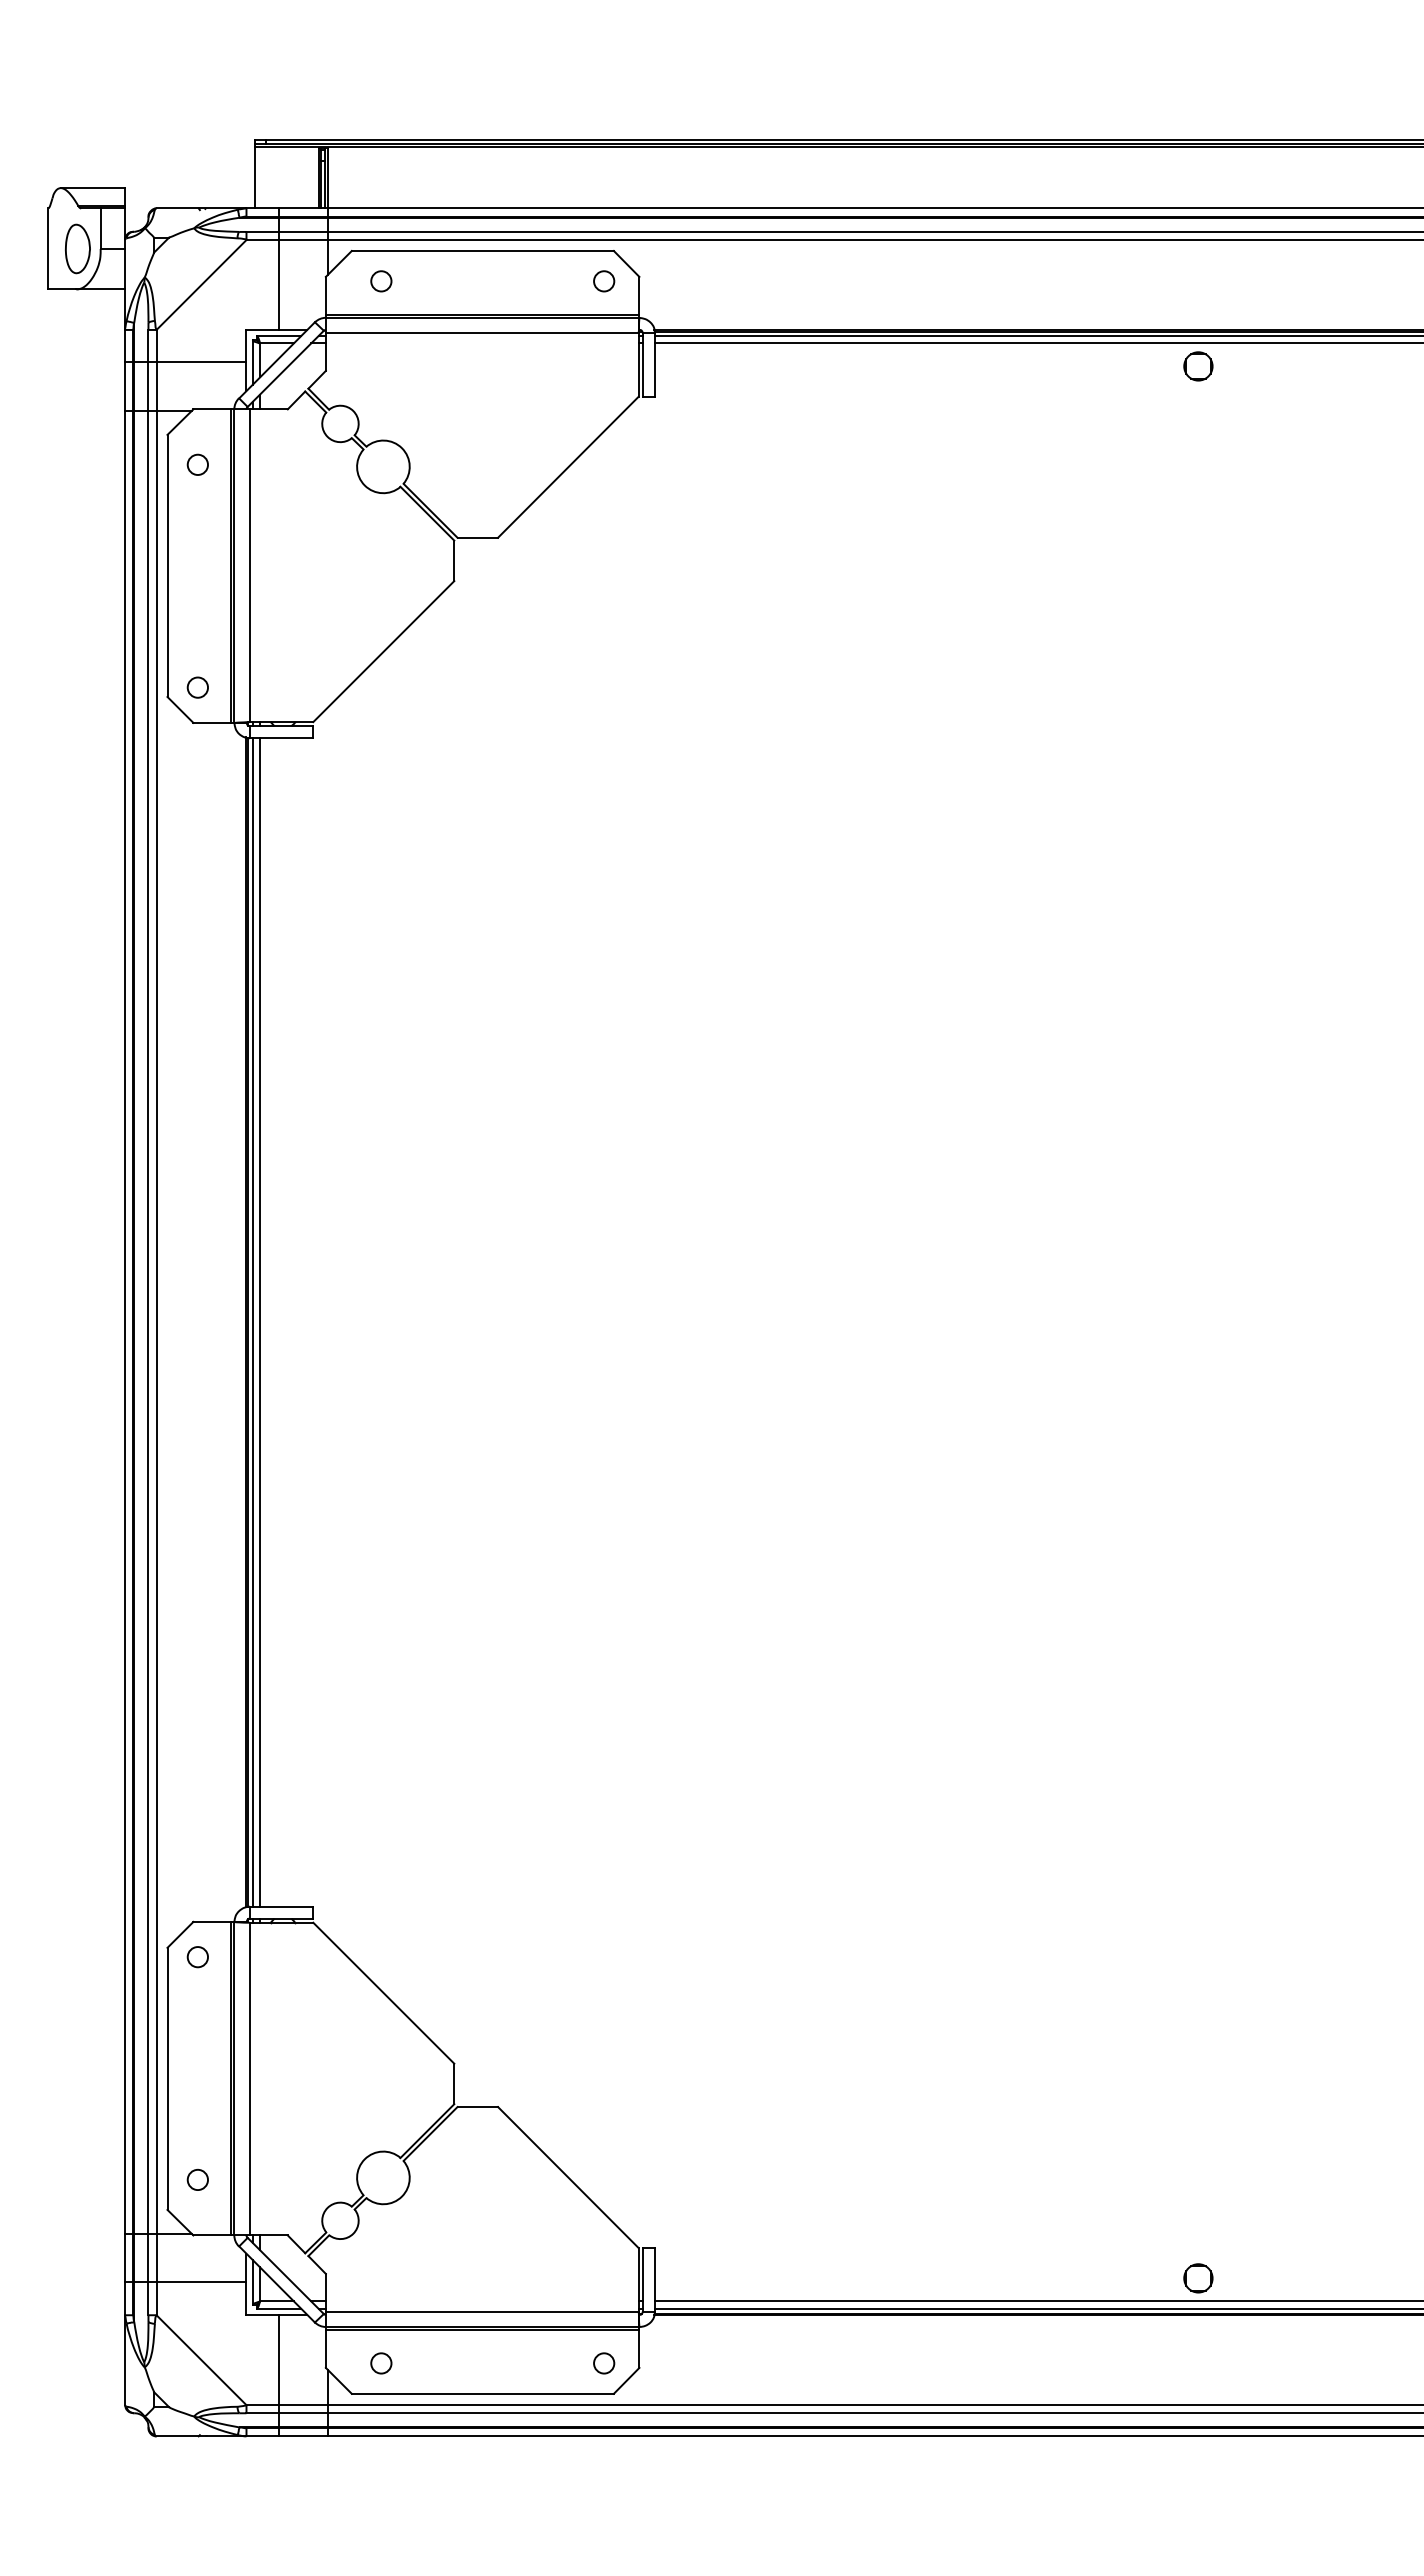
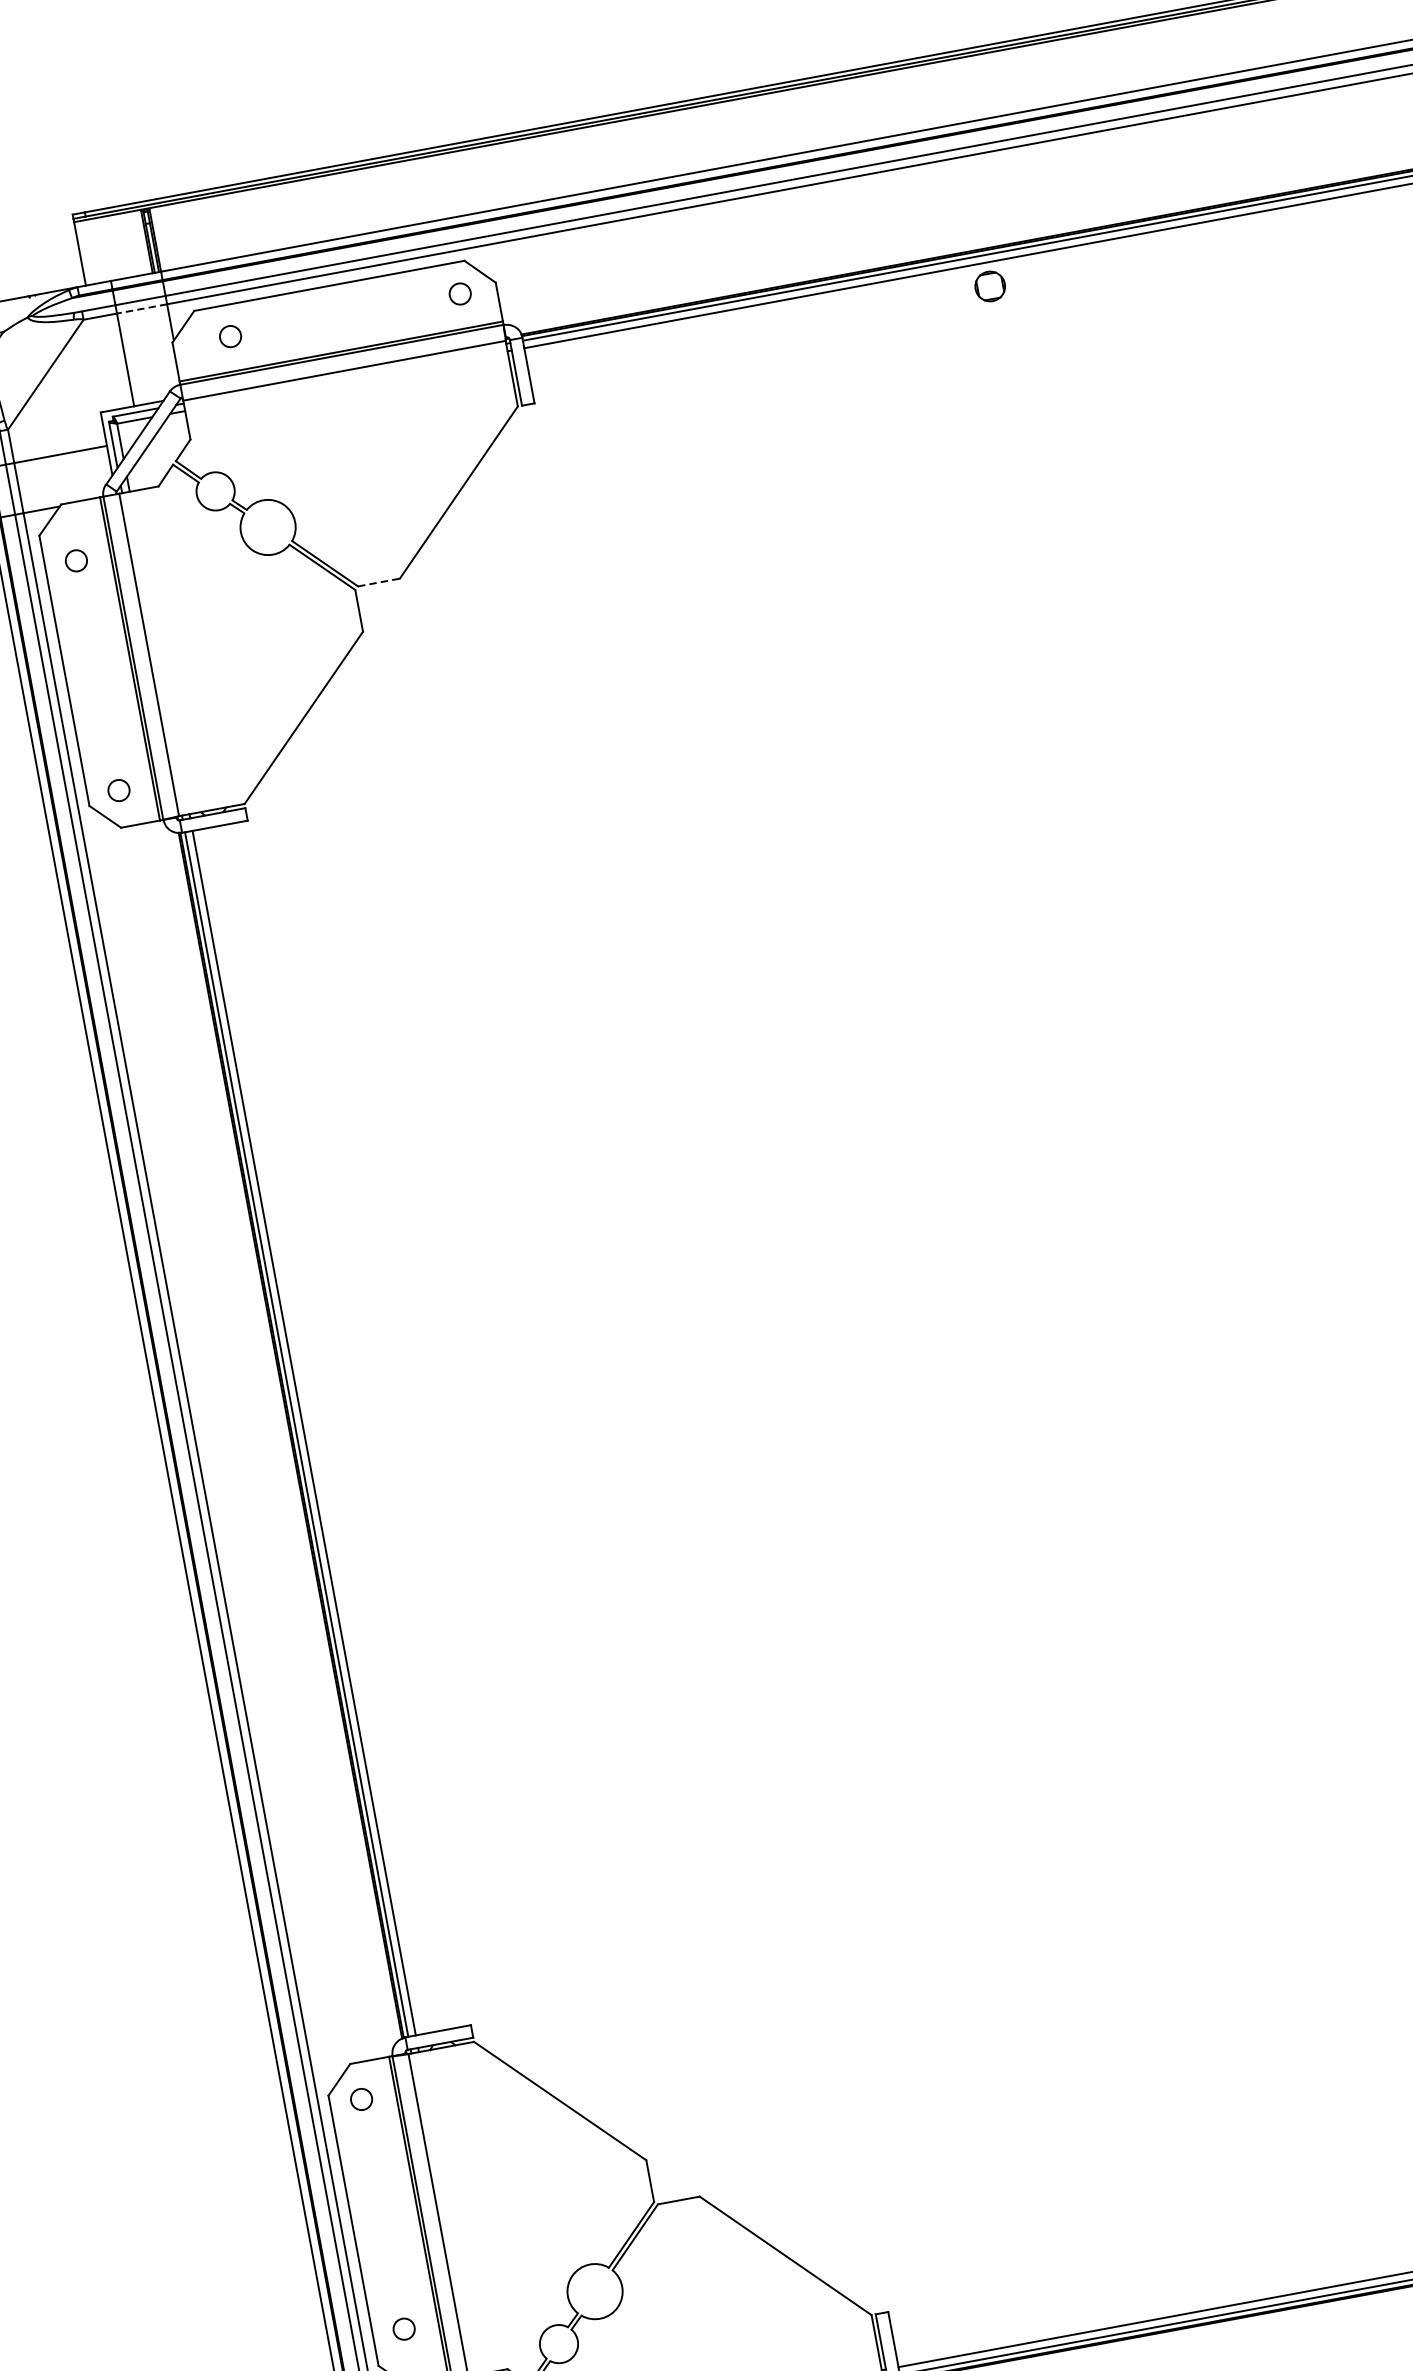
line: (302, 240) -> (141, 309), solid -> dashed
circle: (1198, 366) -> (990, 286), moved
line: (478, 537) -> (379, 582), solid -> dashed

